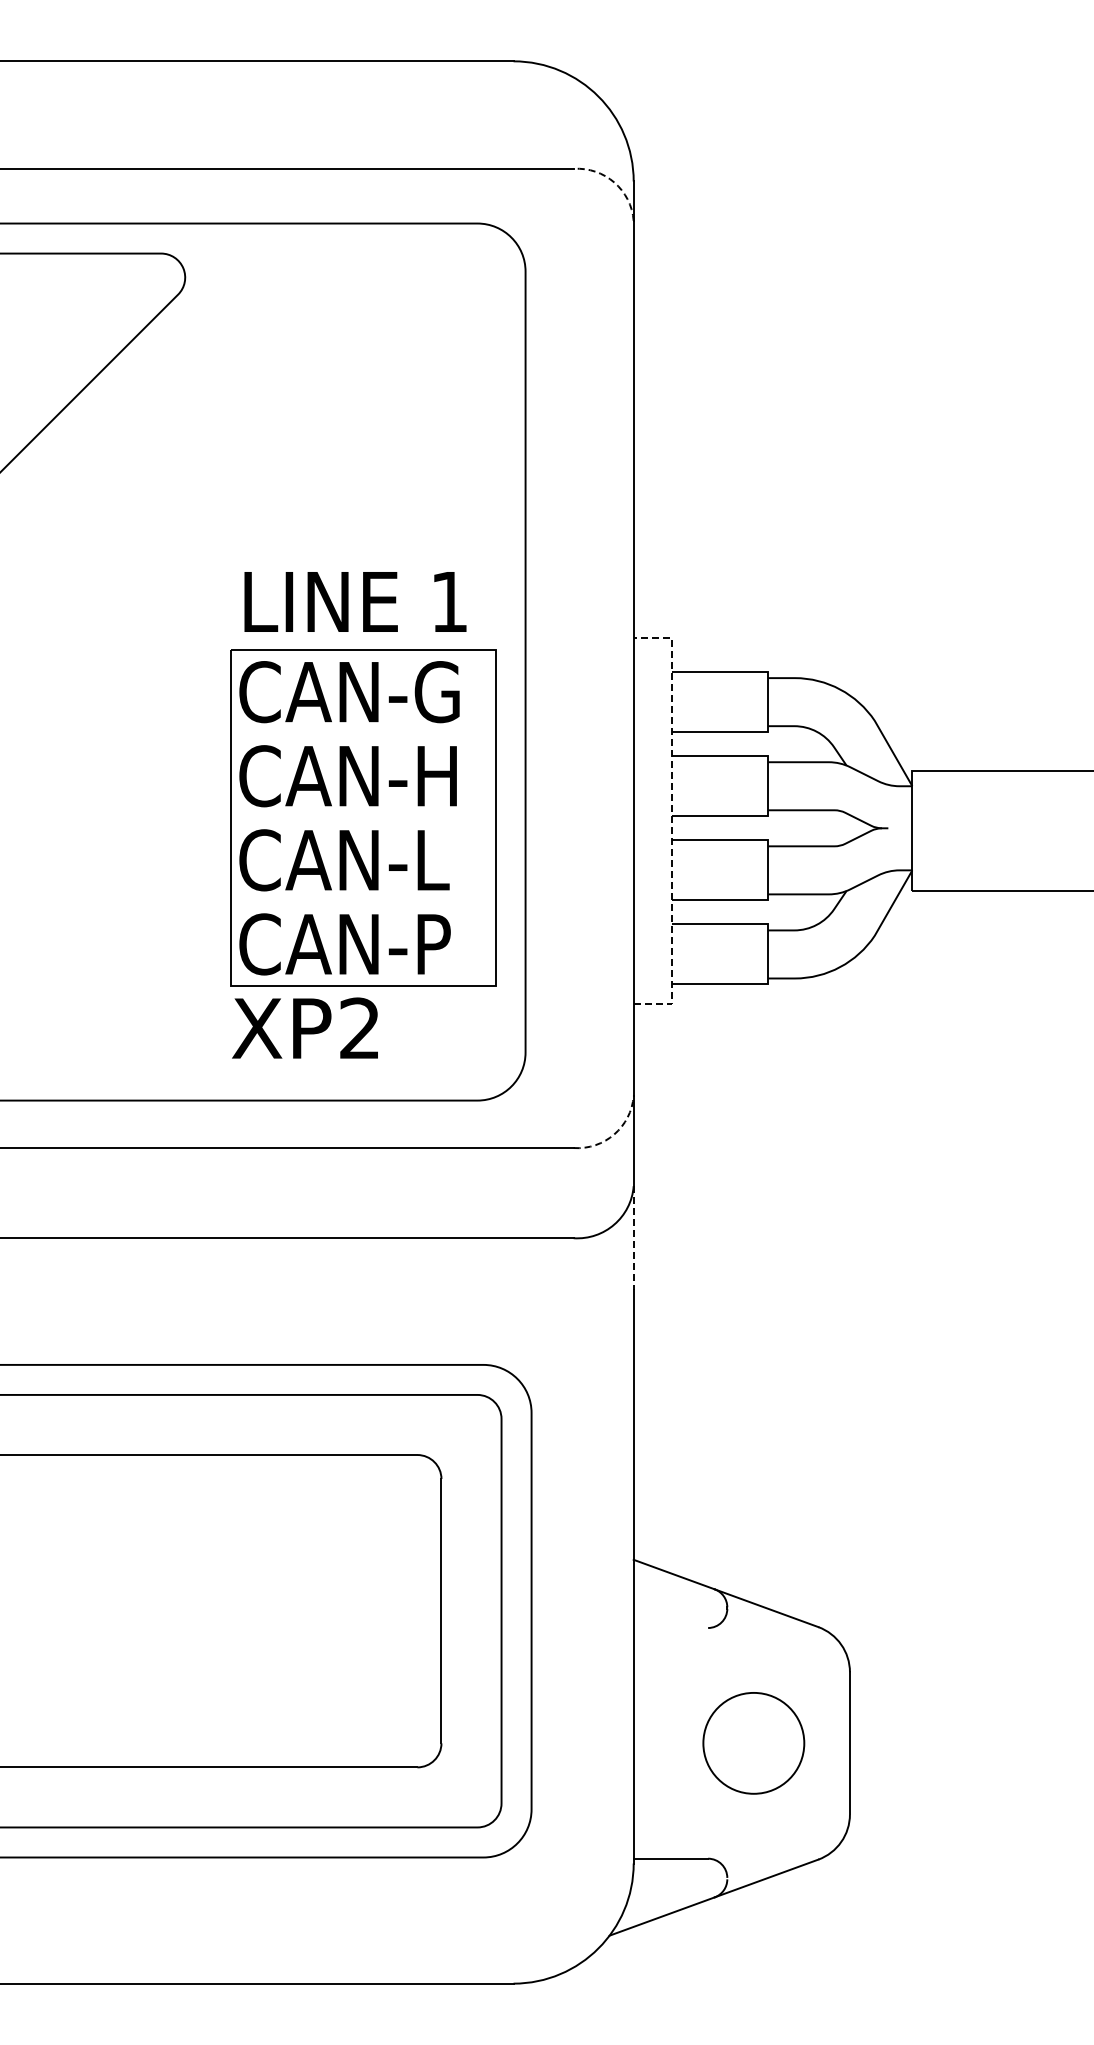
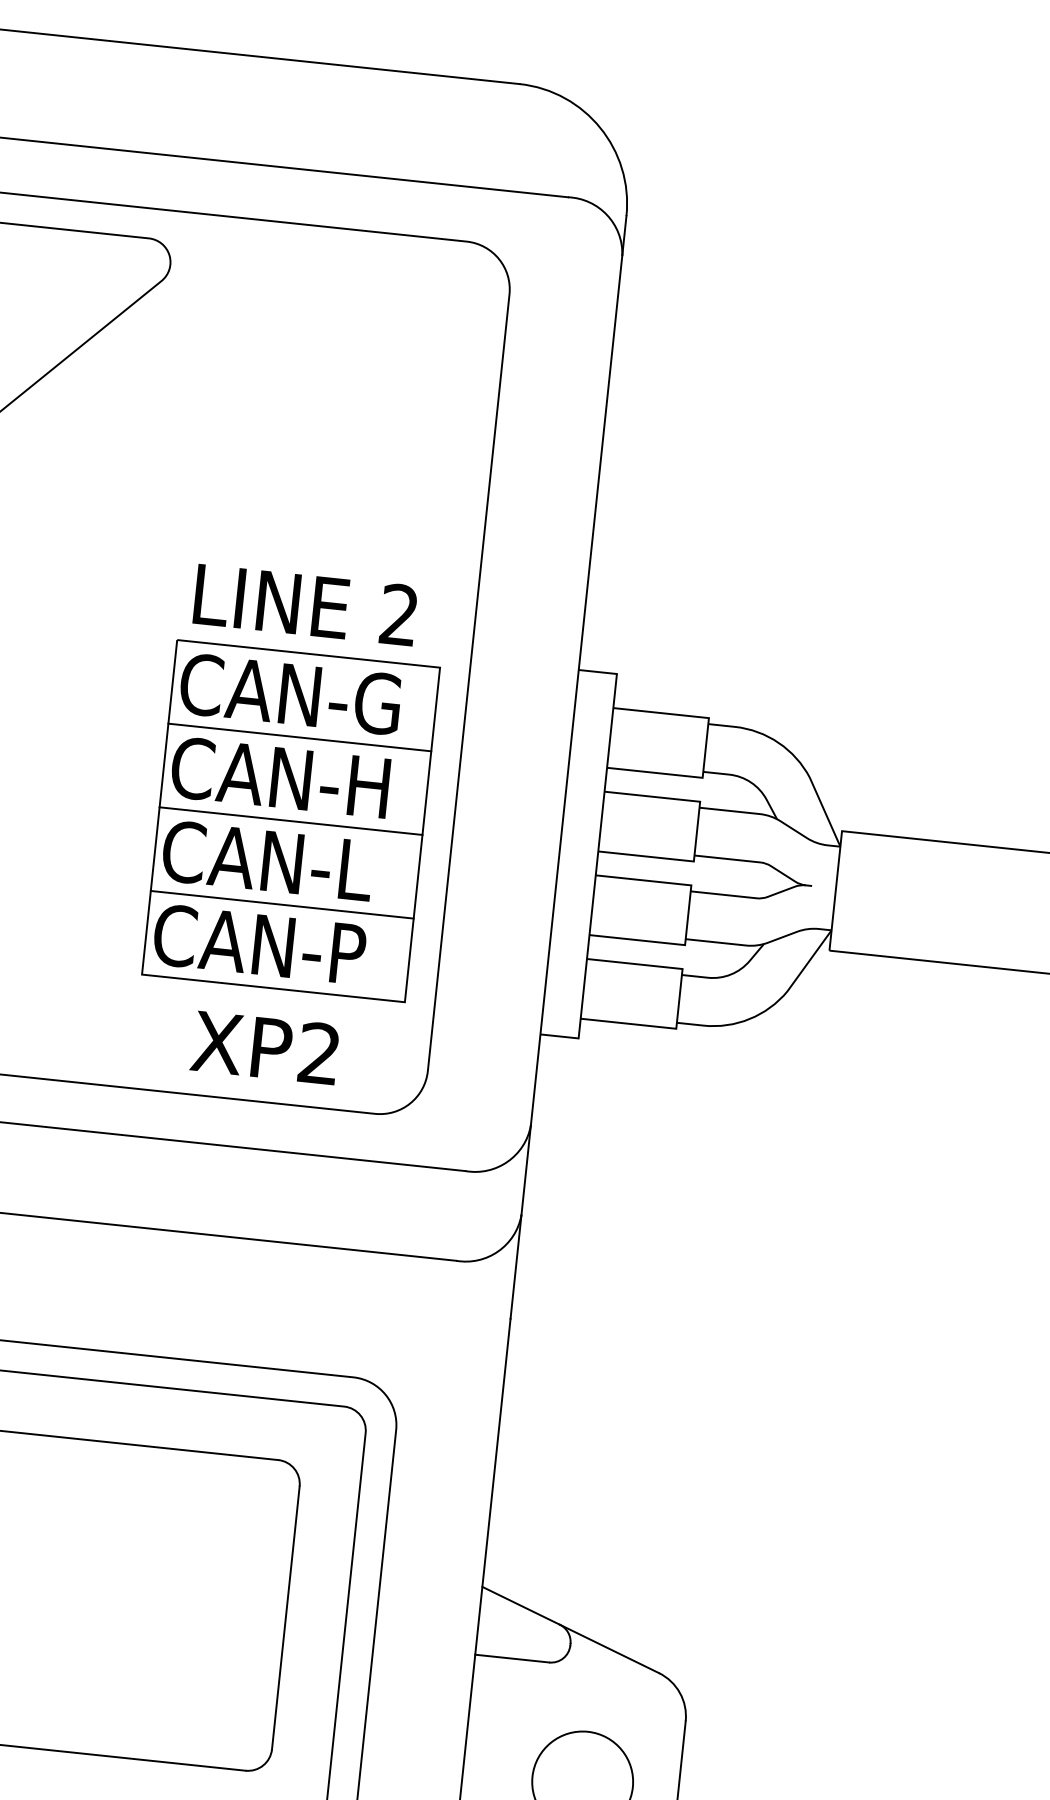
arc: (614, 182) -> (607, 215), dashed -> solid
text: (448, 600) -> (398, 613), 1 -> 2
line: (363, 734) -> (299, 737), added
line: (363, 818) -> (291, 821), added
line: (672, 820) -> (598, 855), dashed -> solid
line: (363, 902) -> (282, 904), added
text: (304, 1027) -> (264, 1046), moved
arc: (614, 1134) -> (507, 1161), dashed -> solid
line: (633, 1238) -> (515, 1267), dashed -> solid
line: (670, 1628) -> (511, 1659), added

